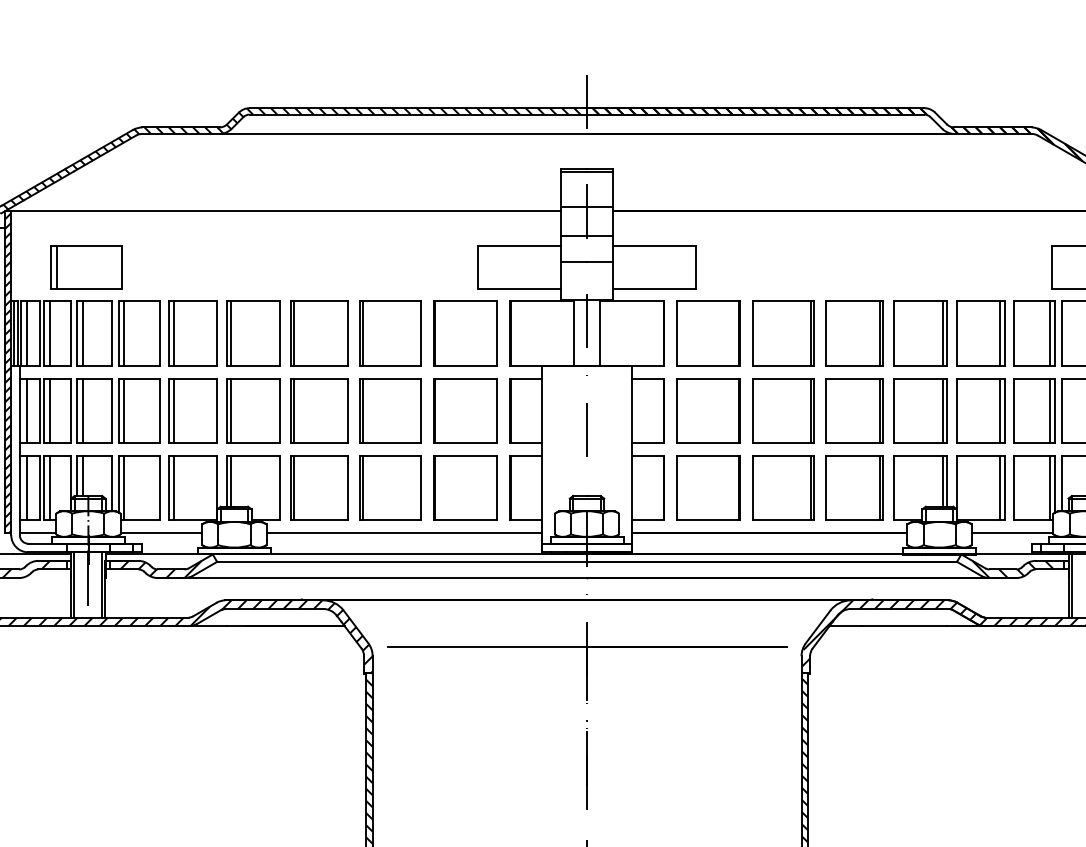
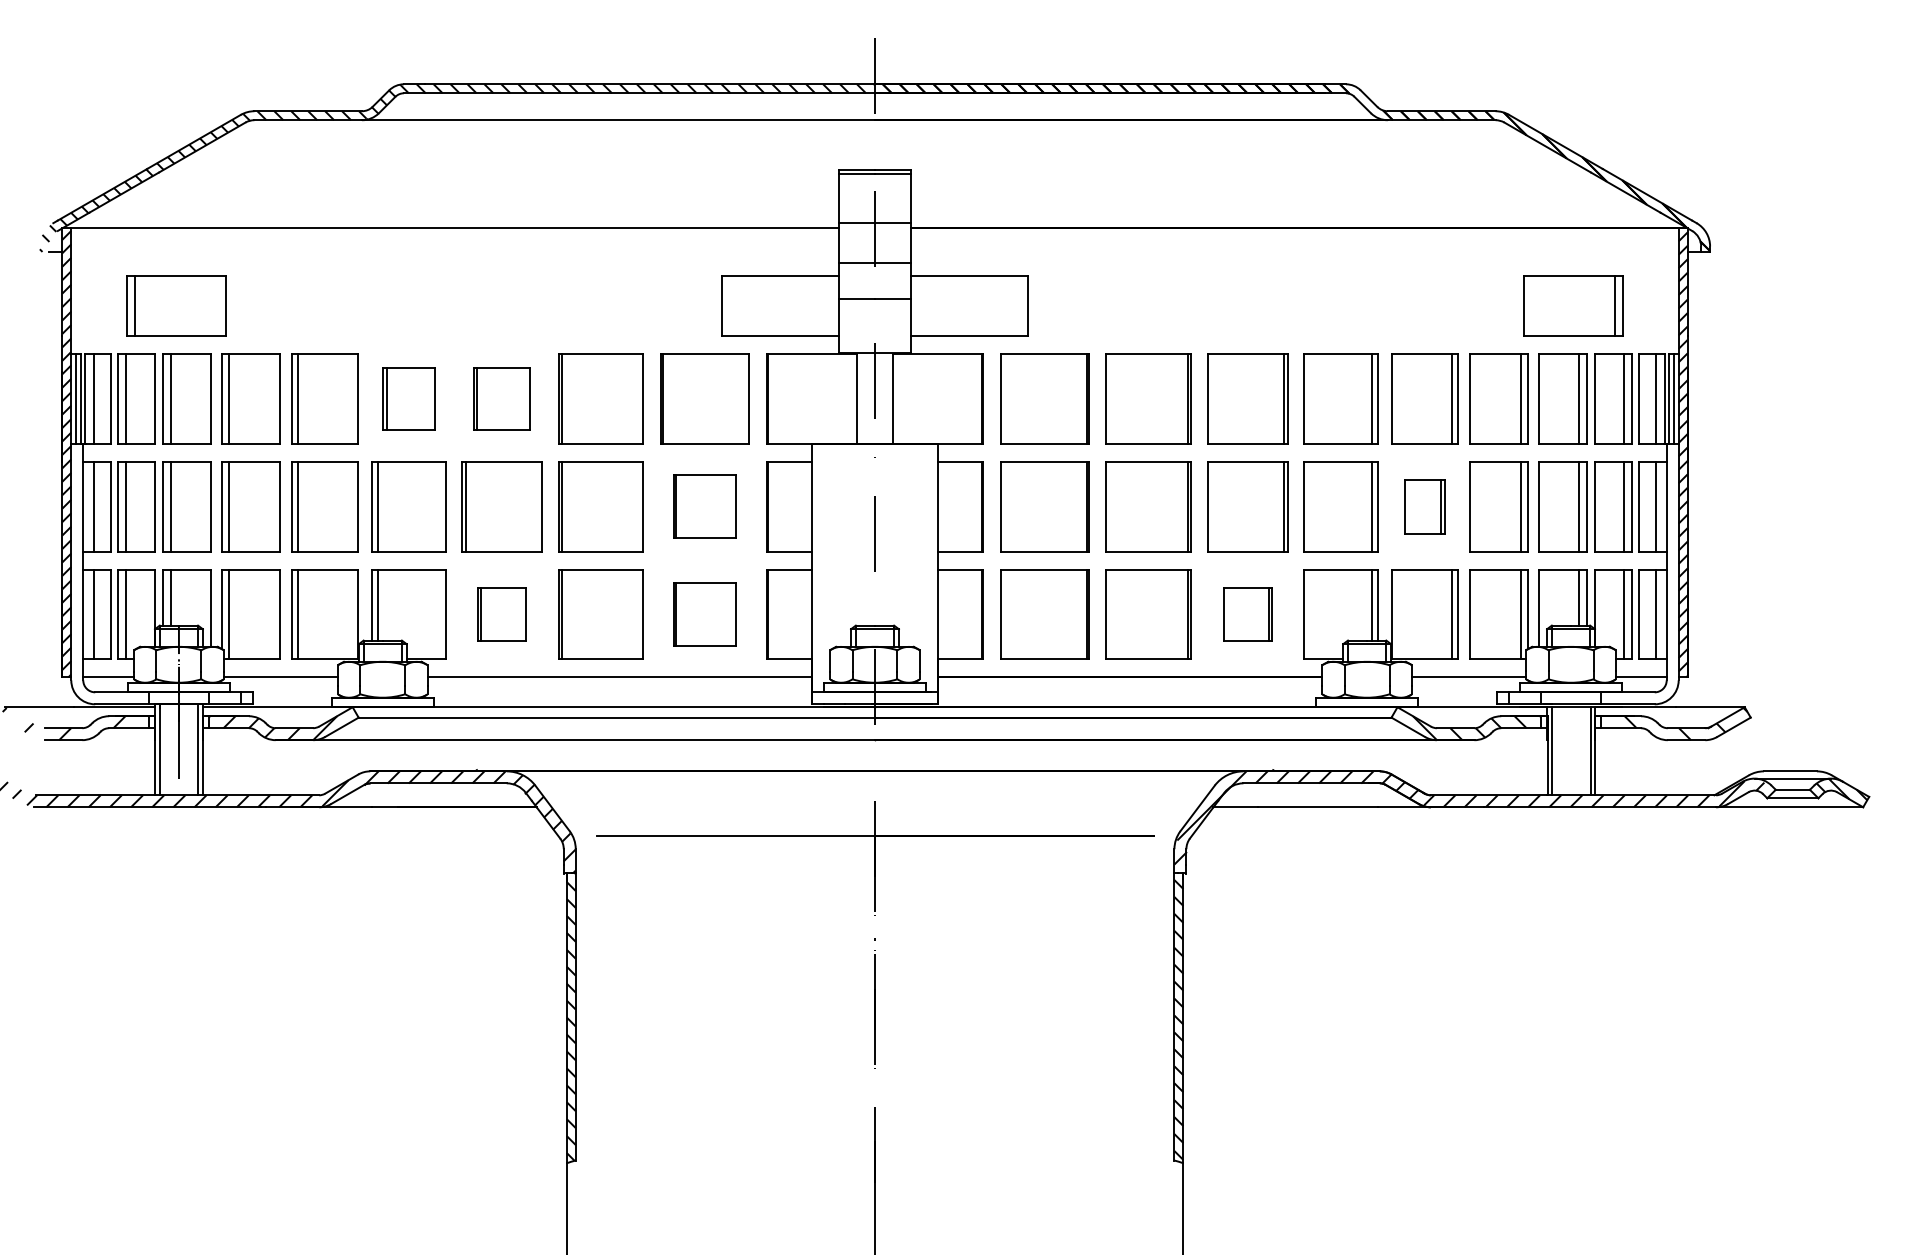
part: (252, 333) -> (408, 398), size x0.7
part: (319, 333) -> (501, 398), size x0.7
part: (464, 410) -> (704, 506), size x0.7
part: (980, 410) -> (1424, 506), size x0.6
part: (319, 488) -> (501, 614), size x0.6
part: (464, 488) -> (704, 614), size x0.7
part: (853, 488) -> (1247, 614), size x0.6

